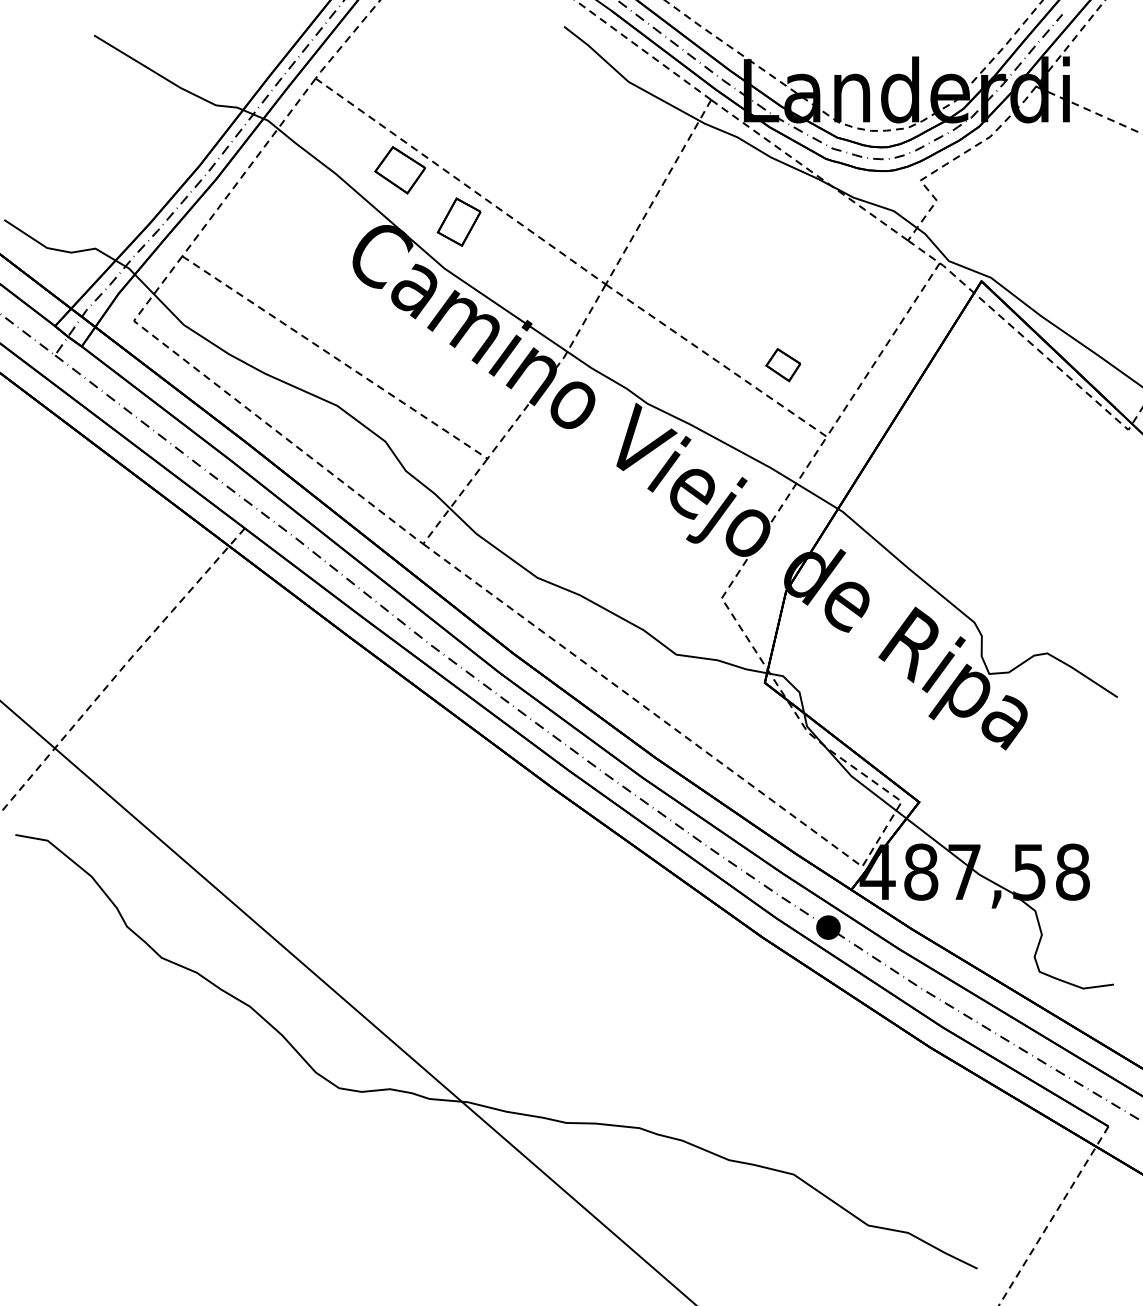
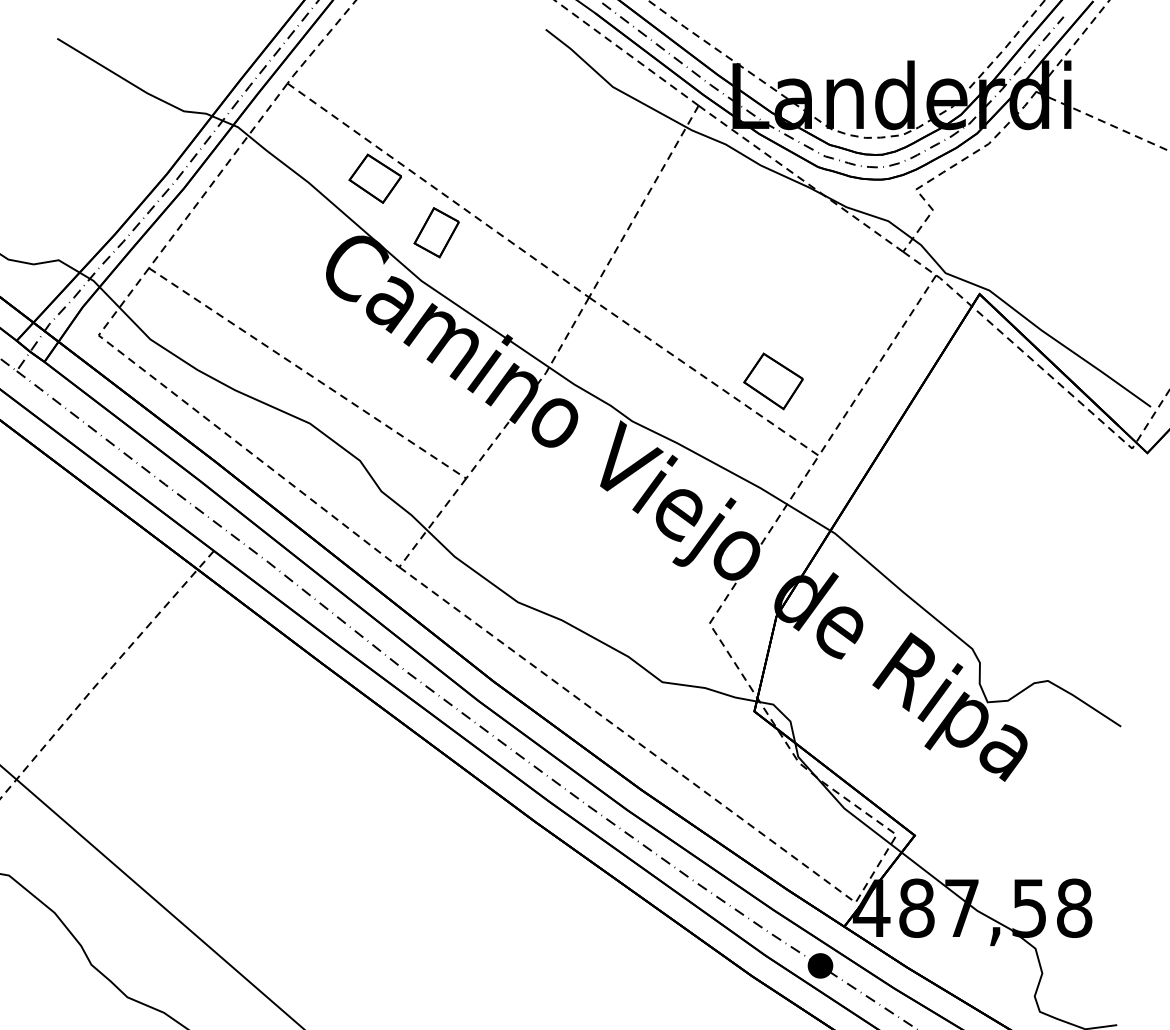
part: (783, 364) -> (773, 380), size x1.67

